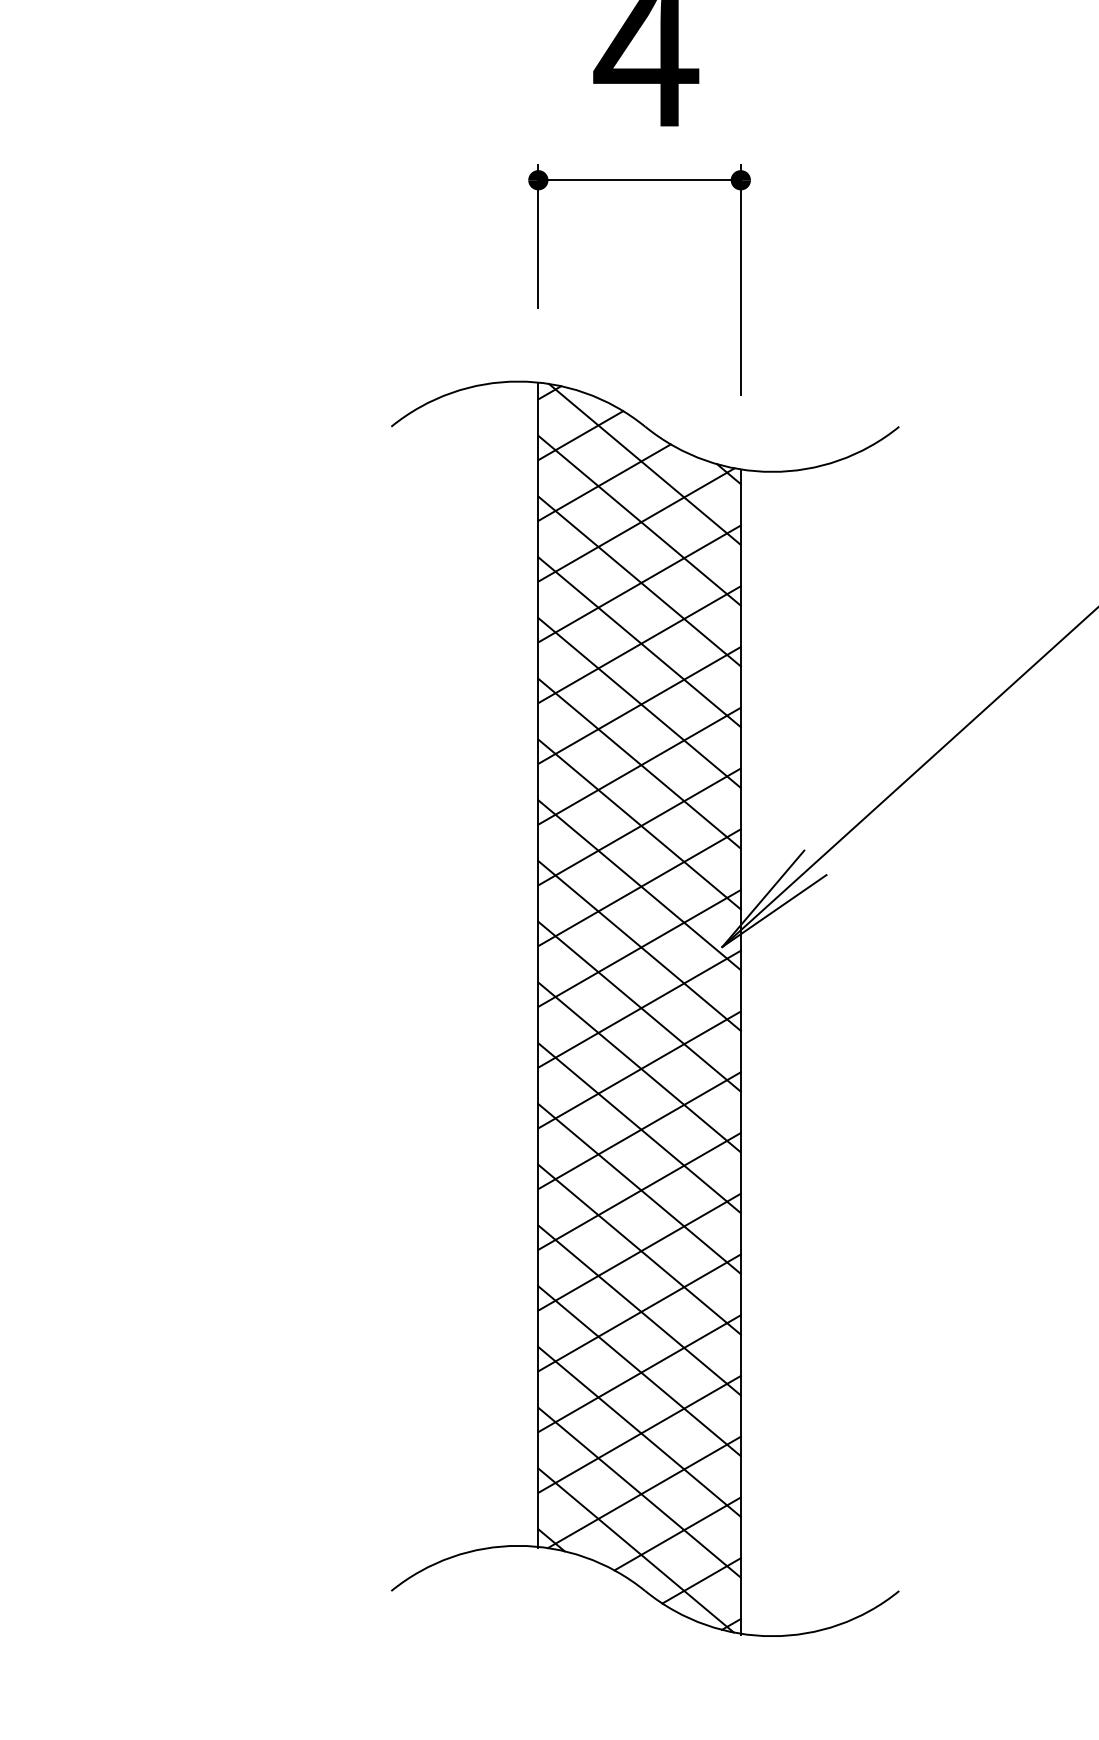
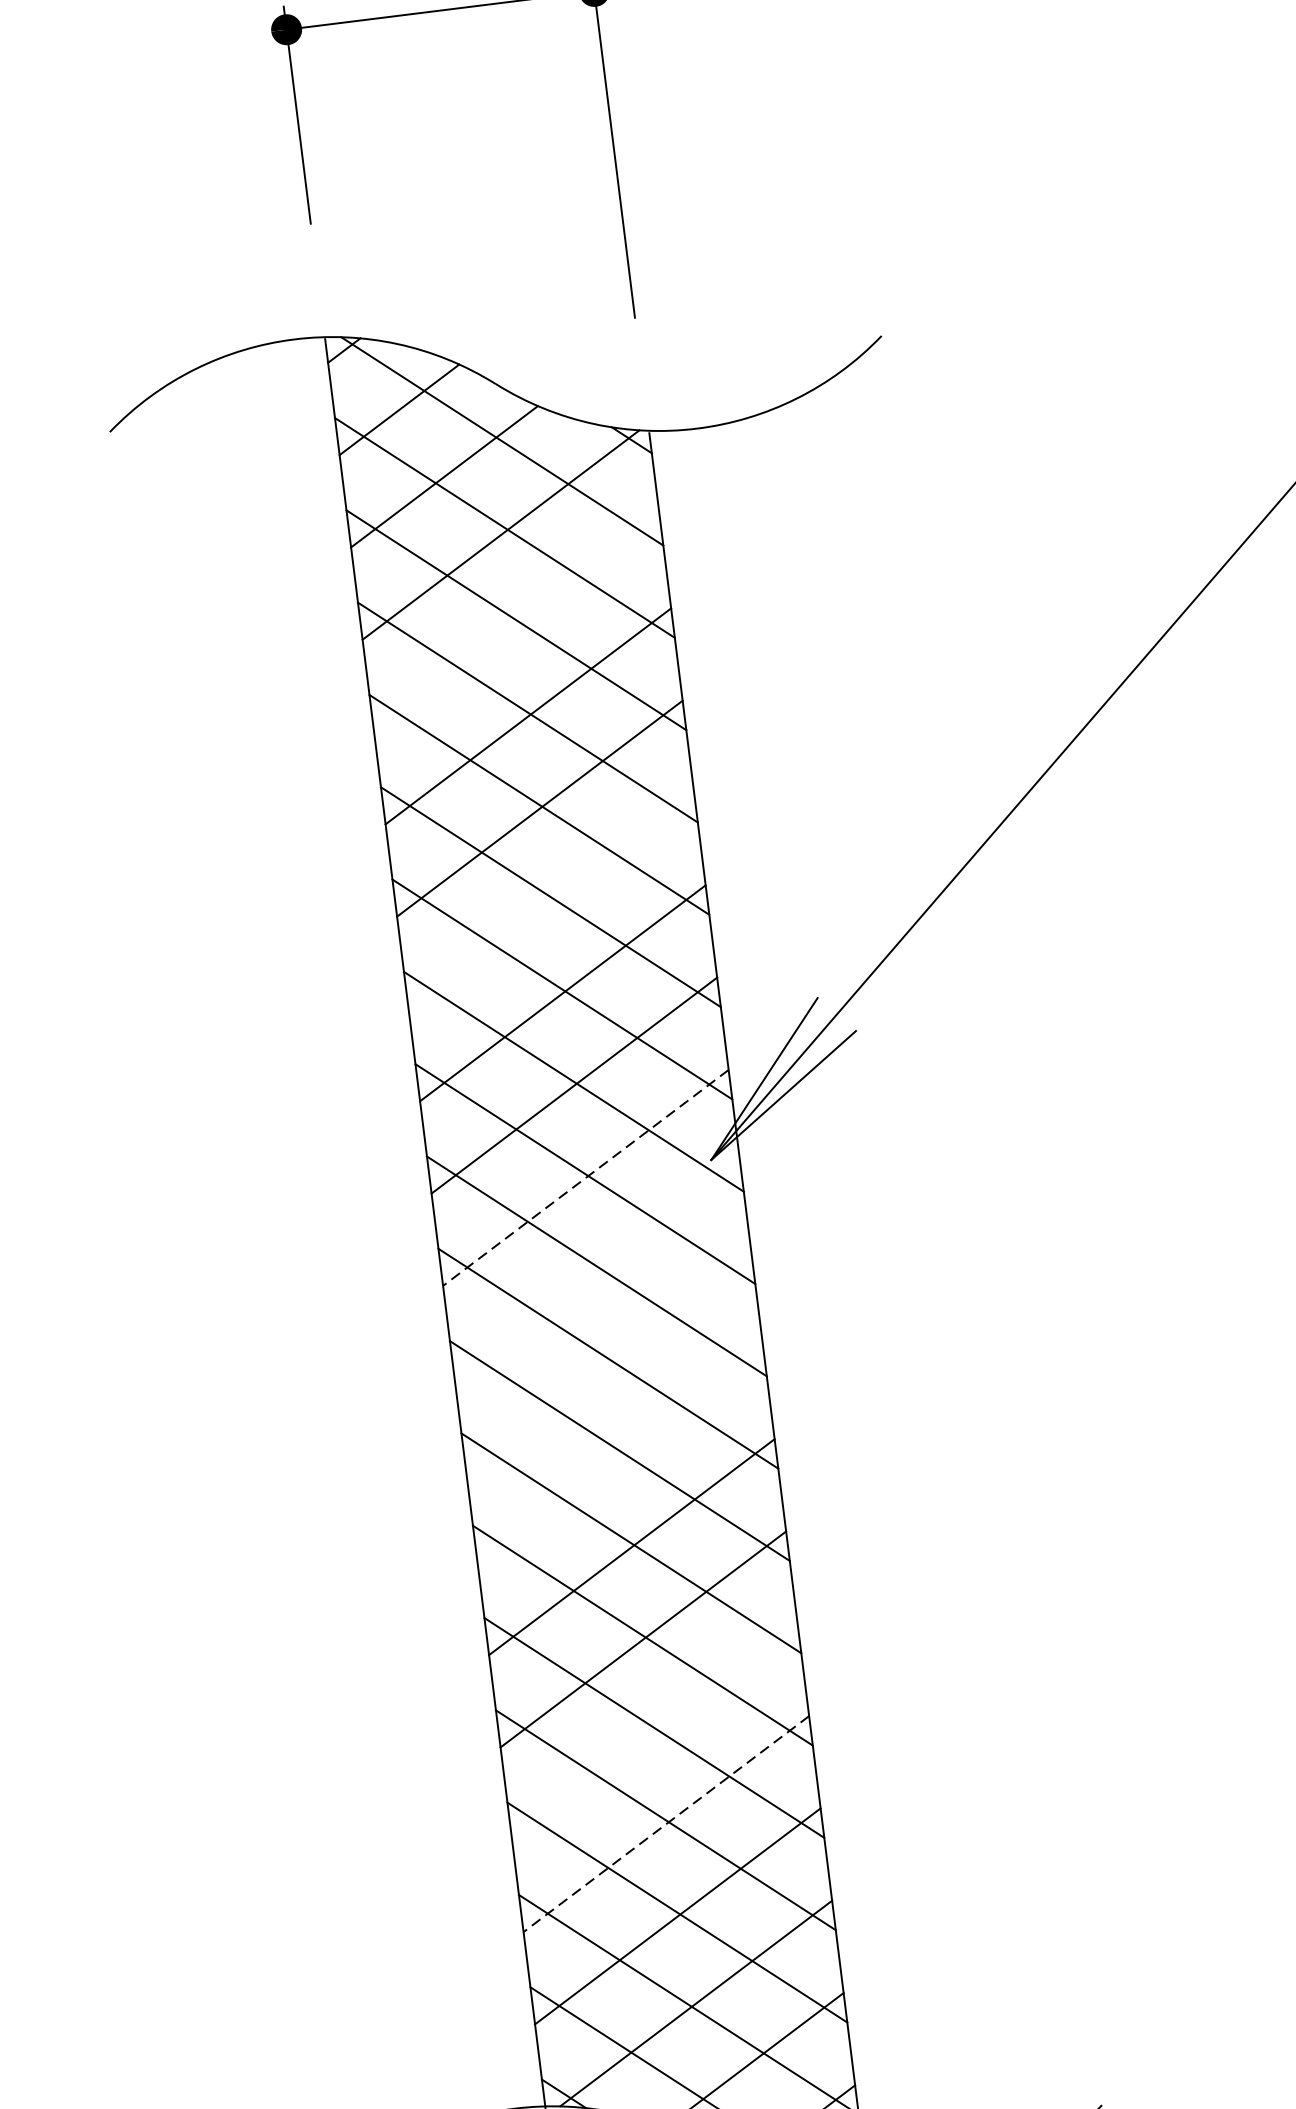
line: (639, 583) -> (516, 623), removed
line: (639, 765) -> (551, 899), removed
line: (639, 948) -> (585, 1177), solid -> dashed
line: (639, 1008) -> (597, 1269), removed
line: (639, 1069) -> (608, 1361), removed
line: (639, 1130) -> (620, 1454), removed
line: (639, 1312) -> (654, 1731), removed
line: (639, 1373) -> (666, 1823), solid -> dashed

